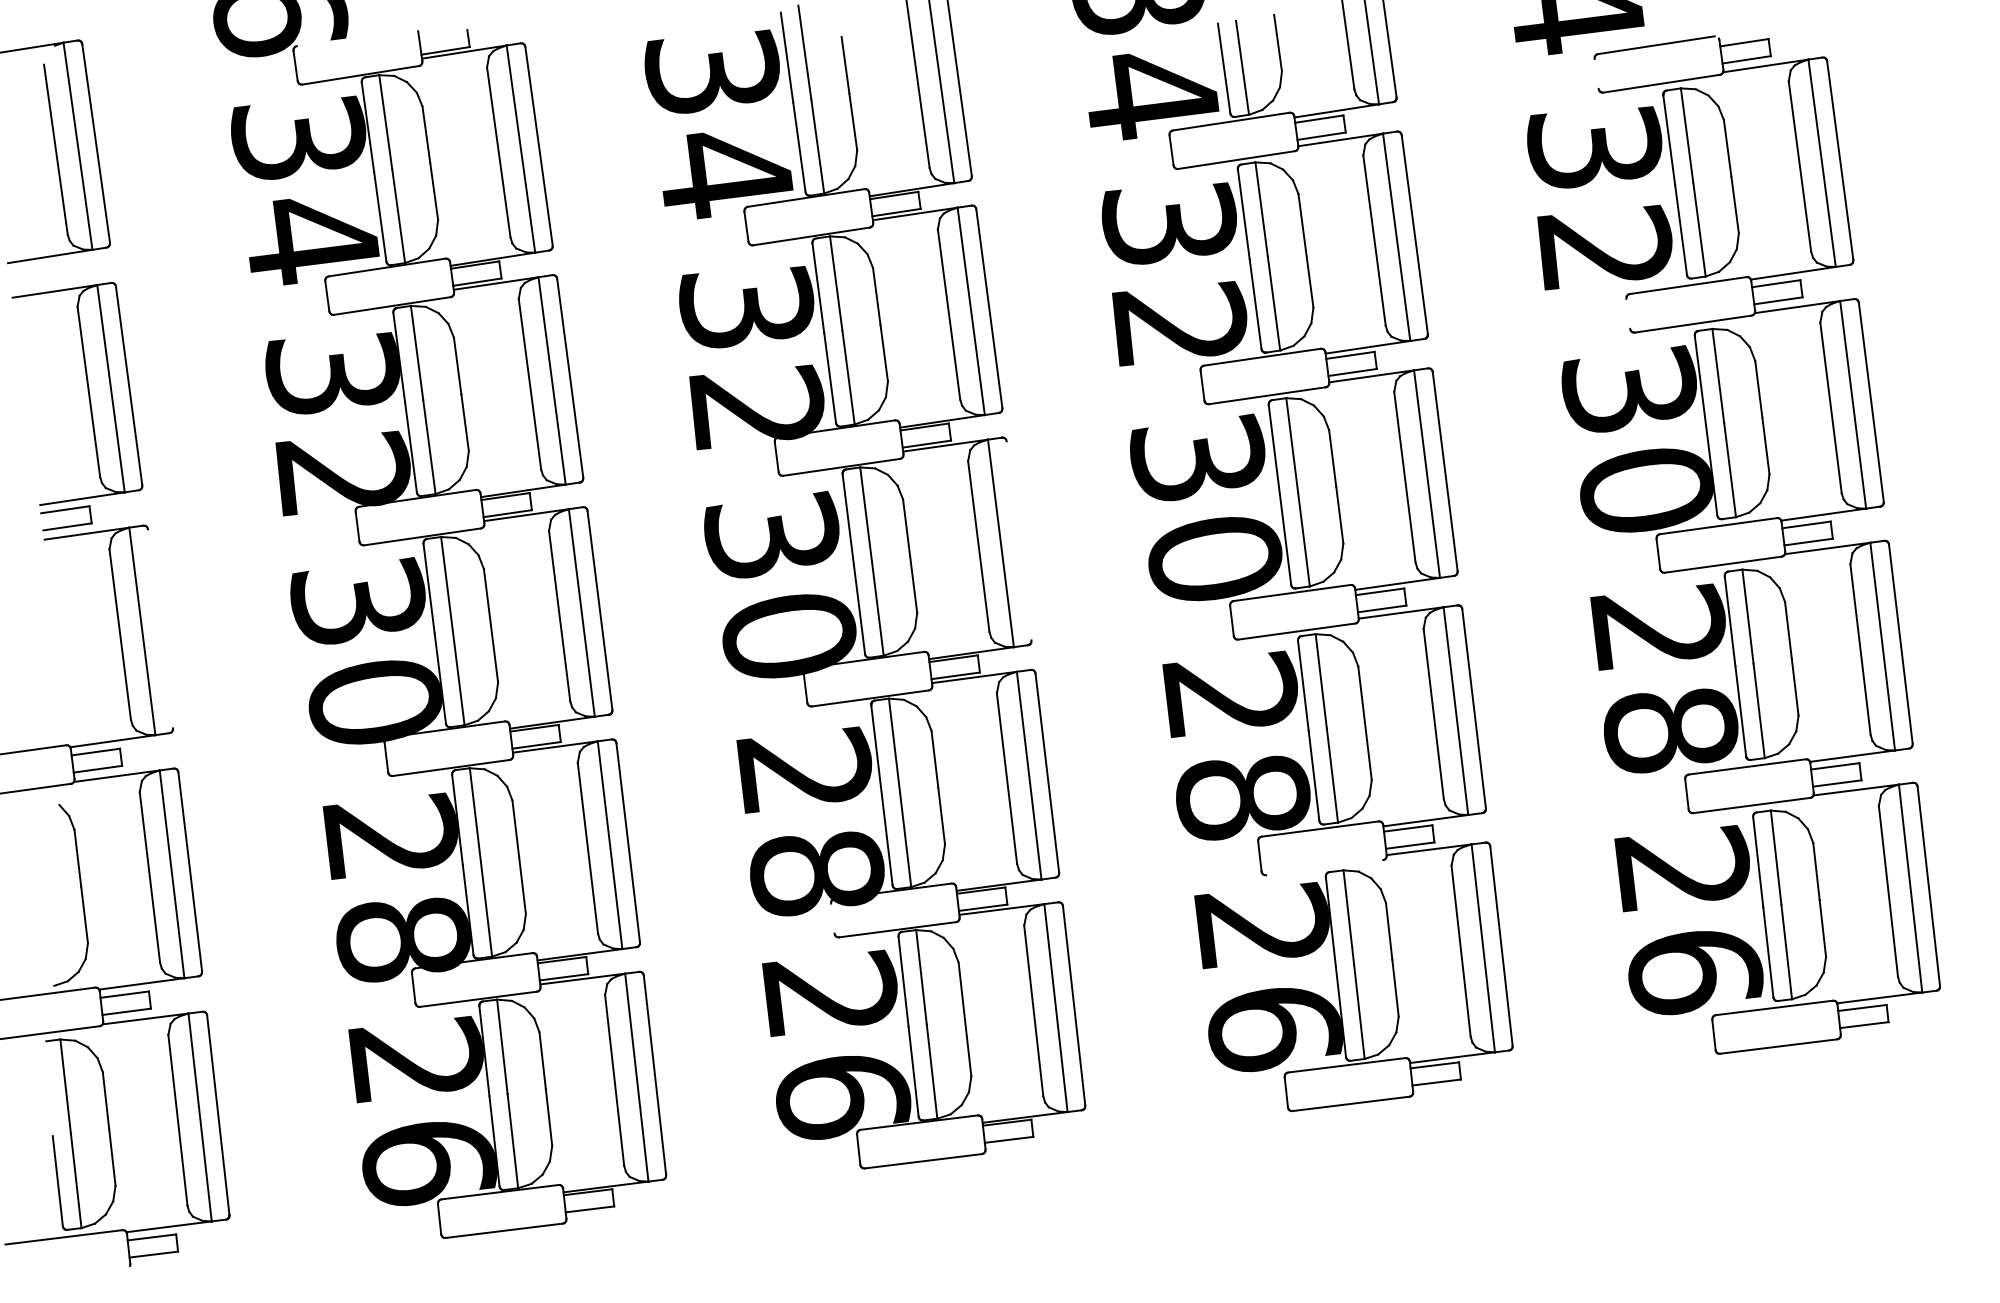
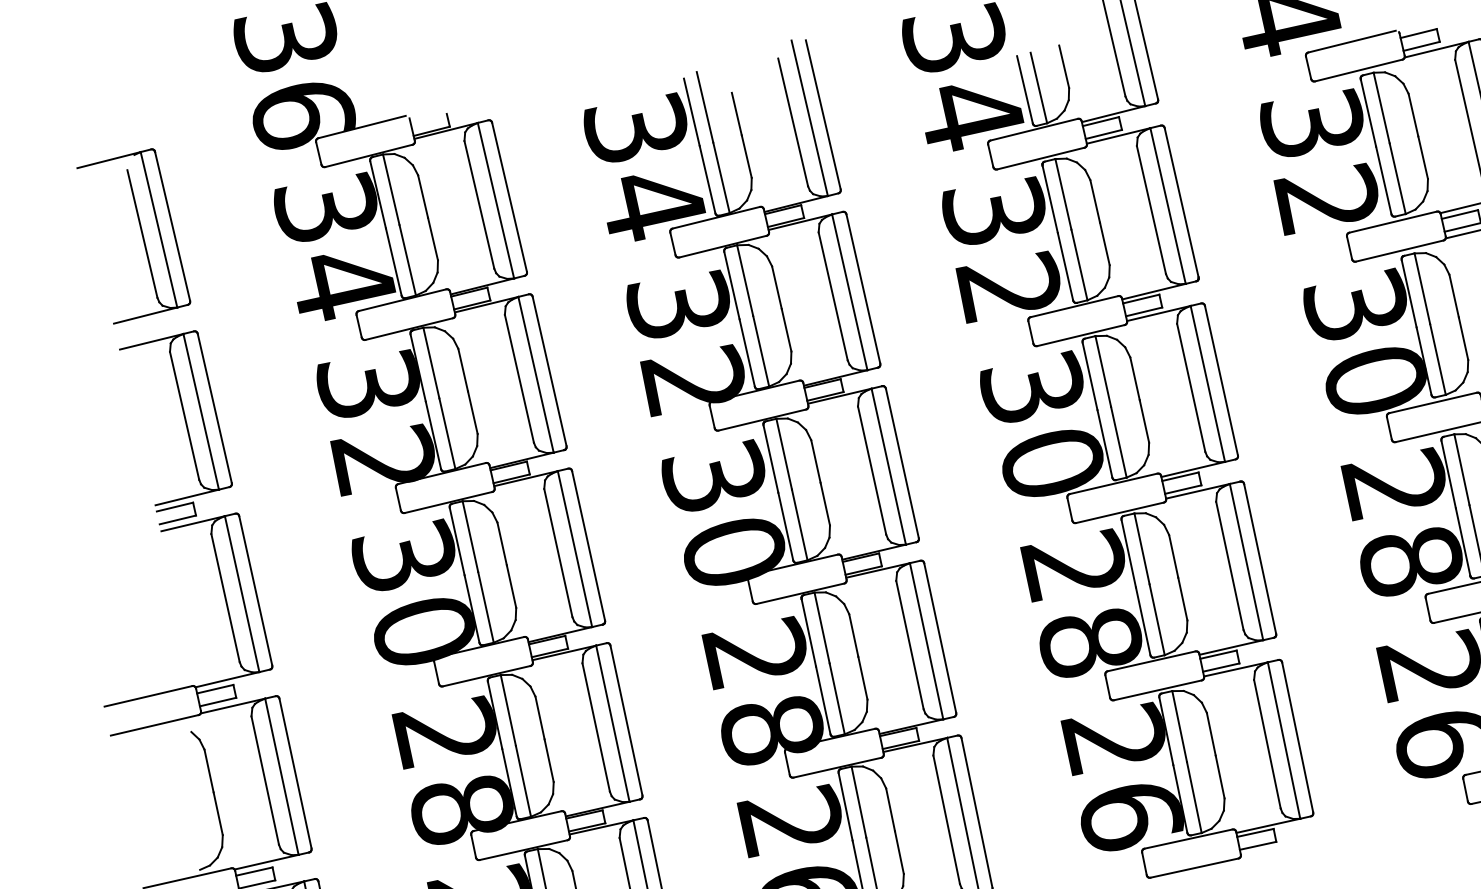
line: (354, 36) -> (361, 126), added
line: (1596, 73) -> (1308, 67), added
line: (1628, 313) -> (1349, 247), added
line: (1018, 540) -> (901, 463), added
line: (160, 628) -> (255, 590), added
line: (1324, 867) -> (1157, 690), added
line: (832, 918) -> (787, 763), added

